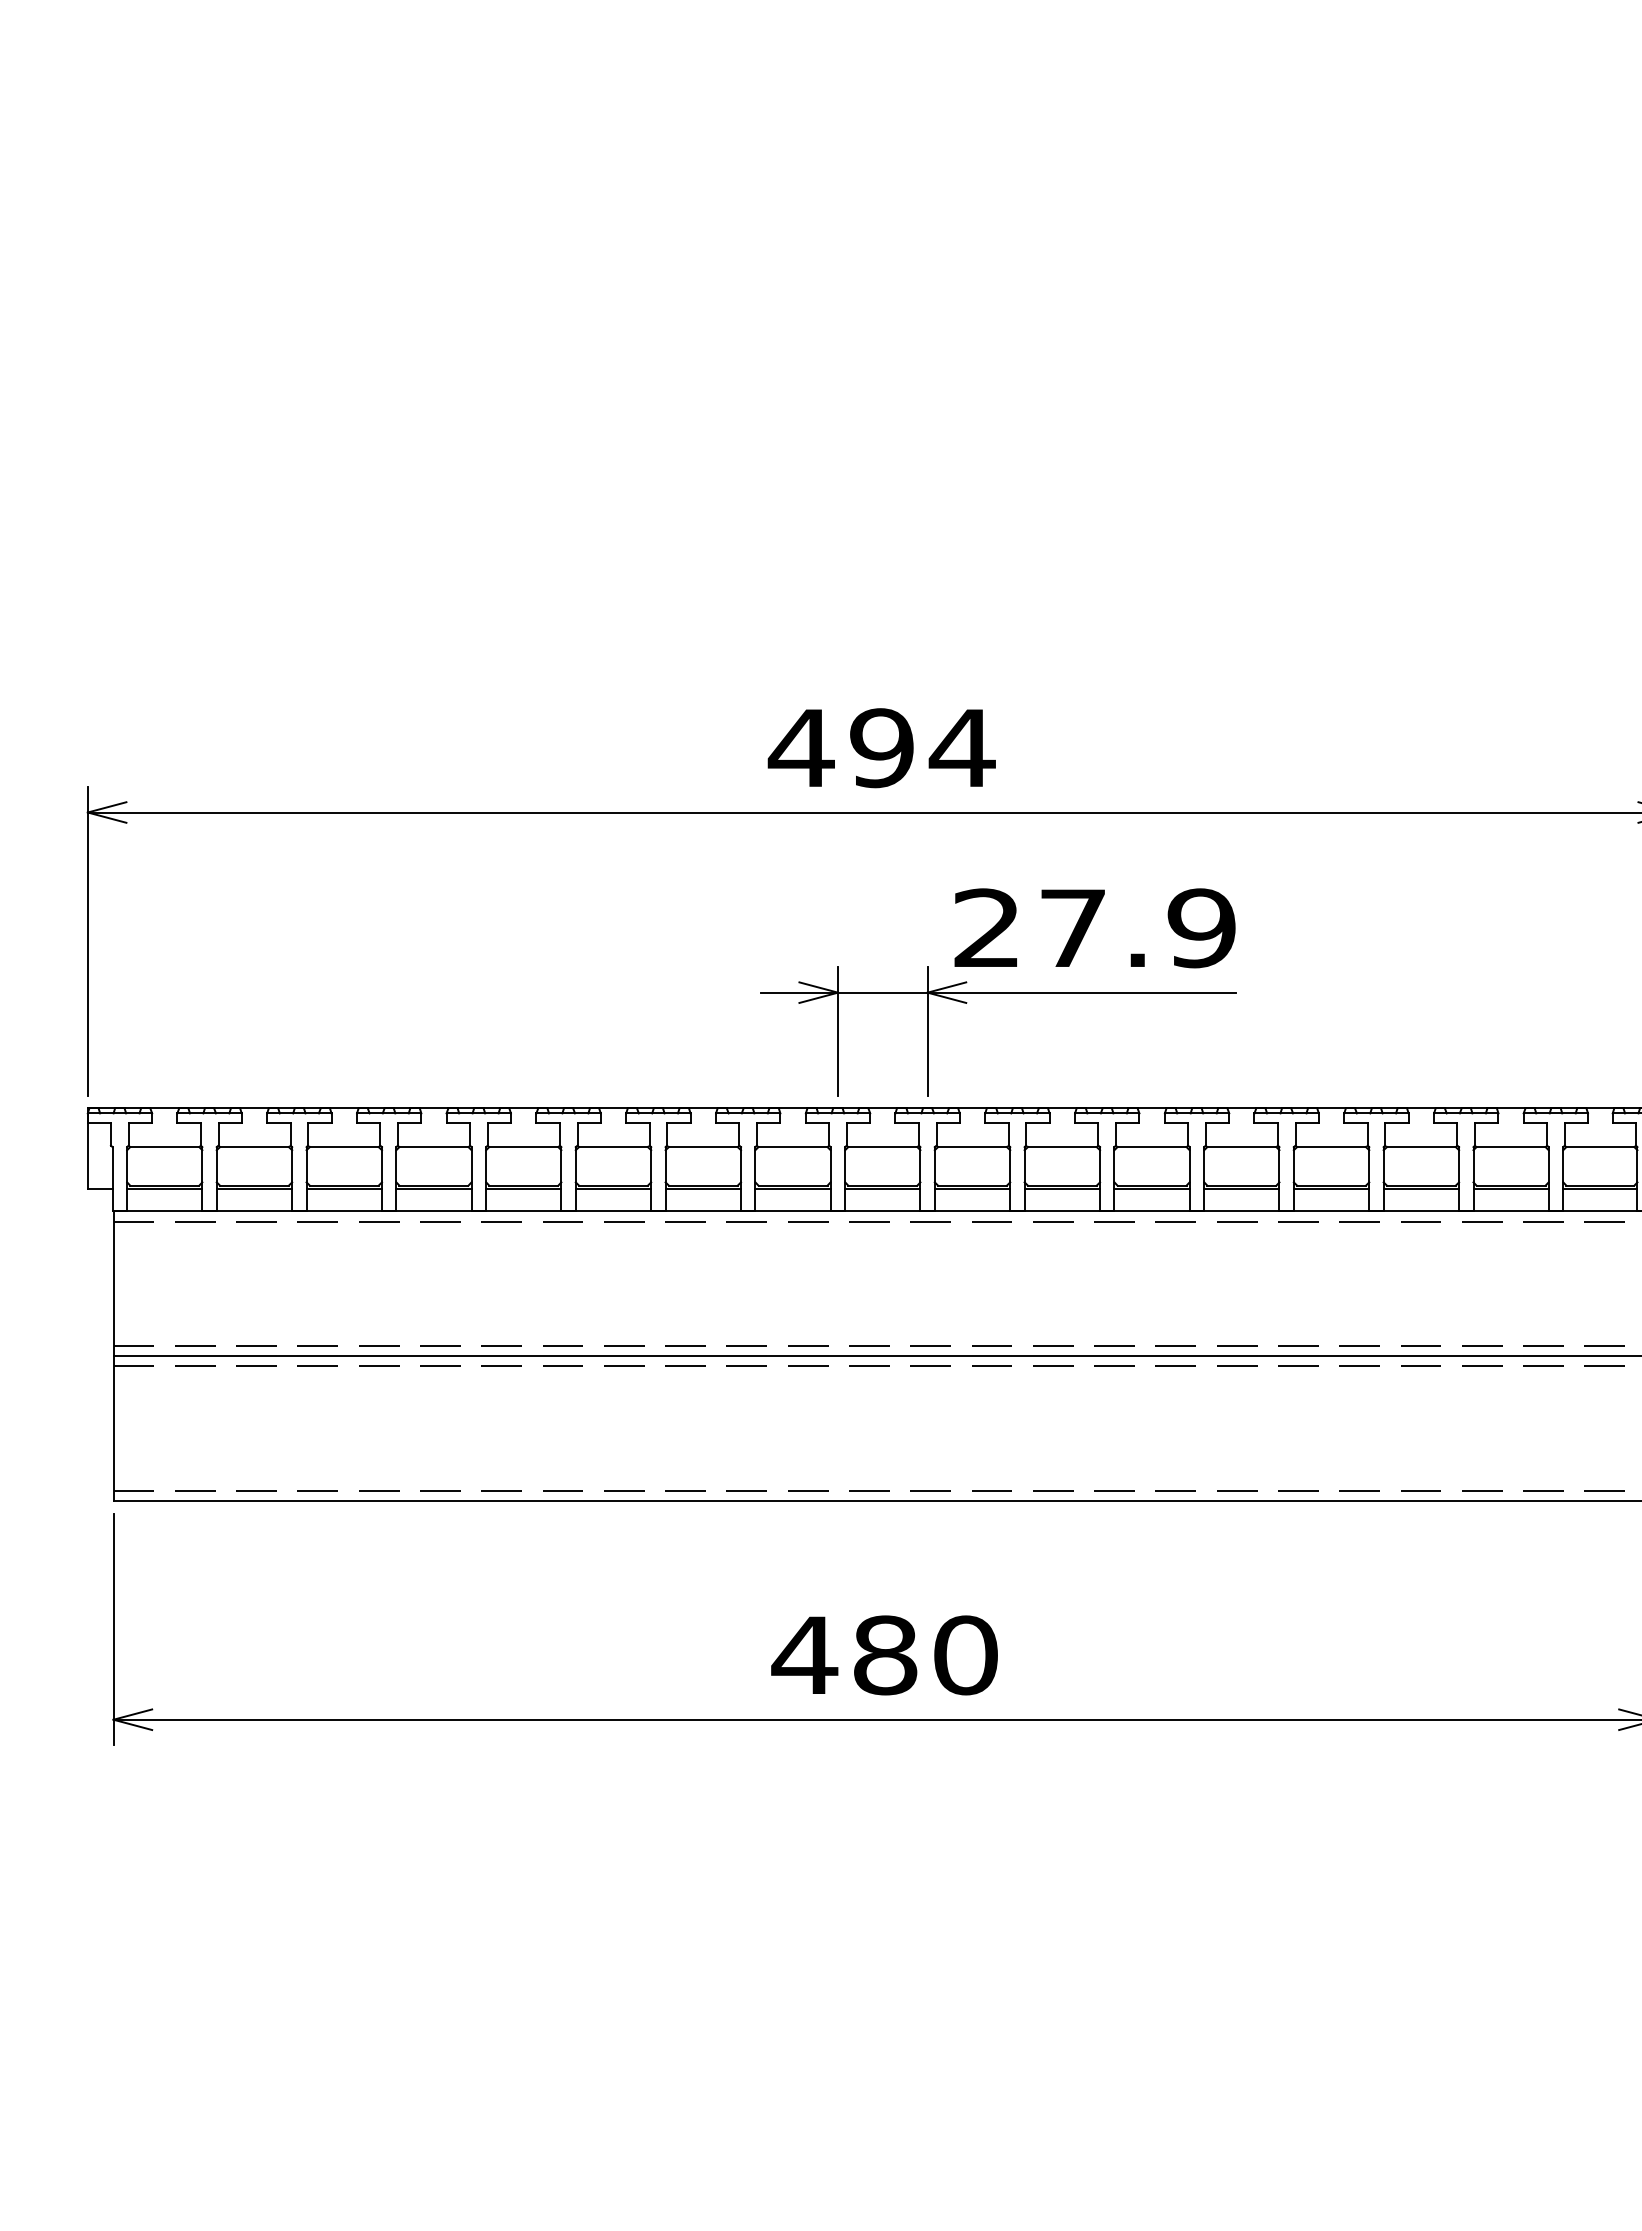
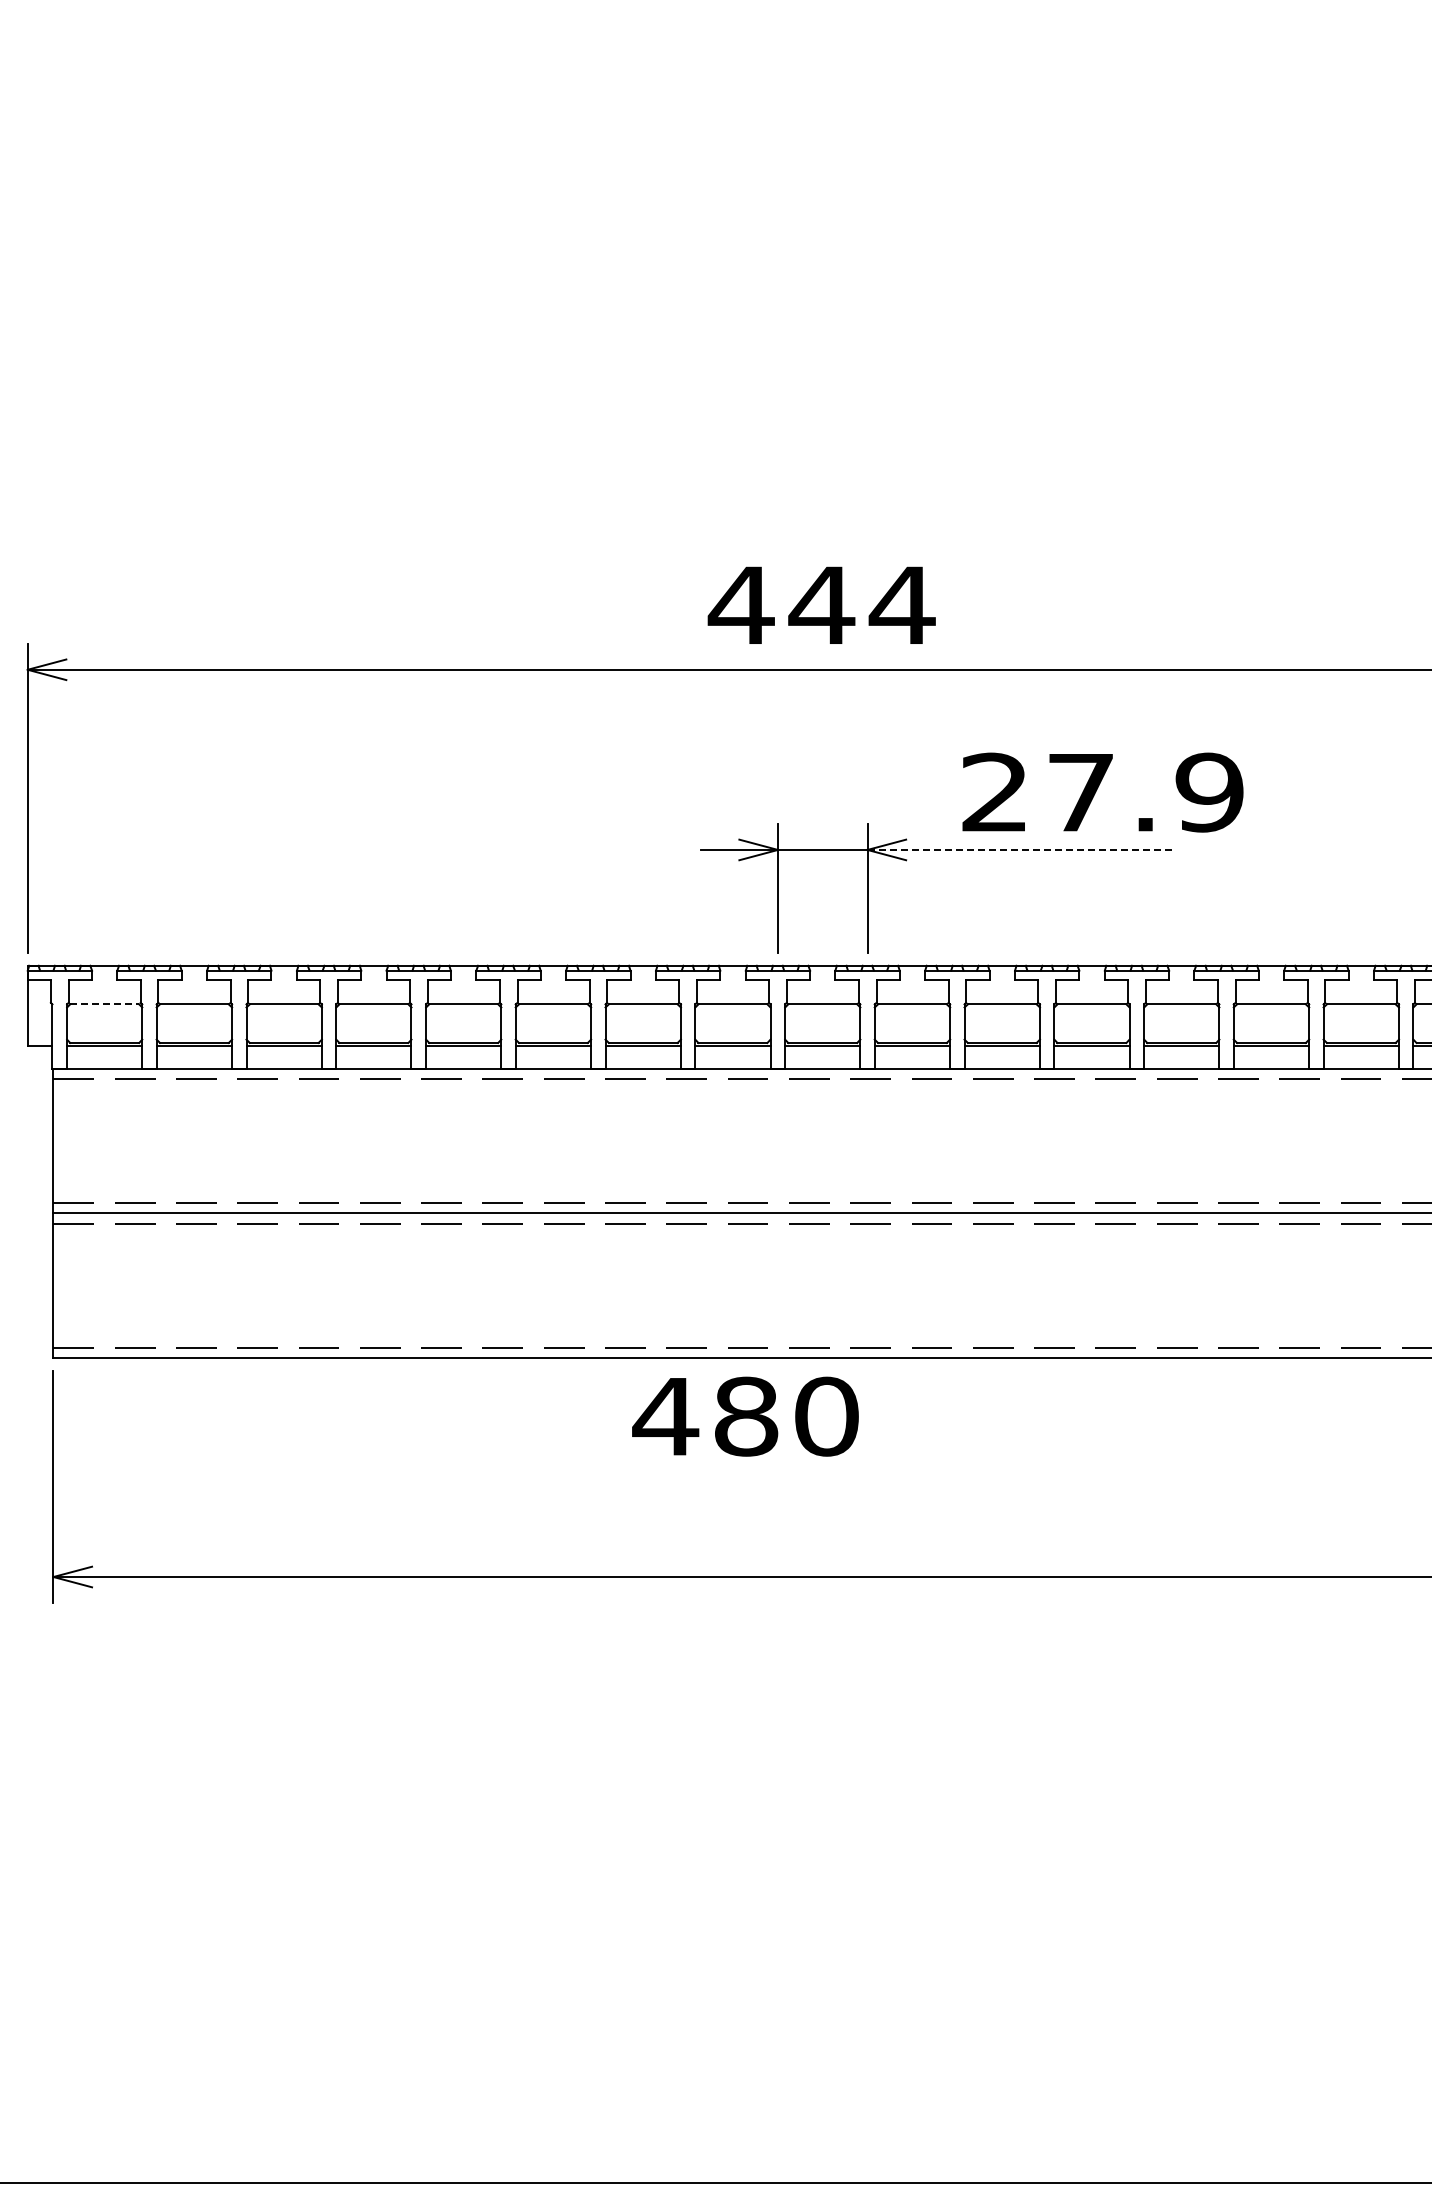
text: (881, 748) -> (821, 605), 494 -> 444
text: (1094, 928) -> (1102, 792), moved
line: (1082, 992) -> (1022, 849), solid -> dashed
line: (165, 1147) -> (105, 1004), solid -> dashed
text: (884, 1655) -> (745, 1416), moved

